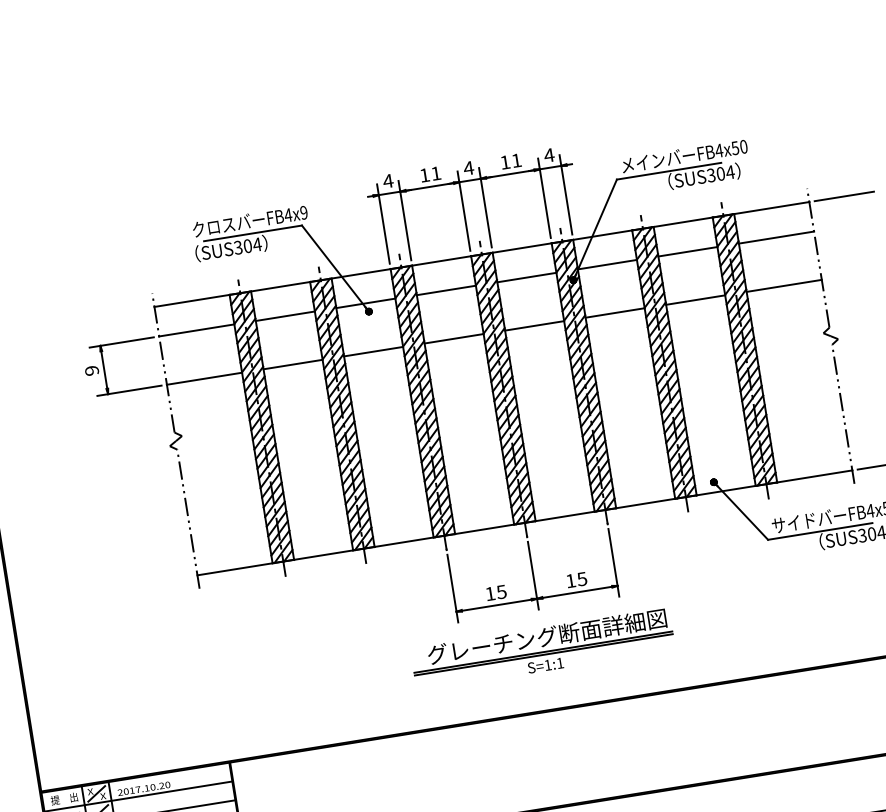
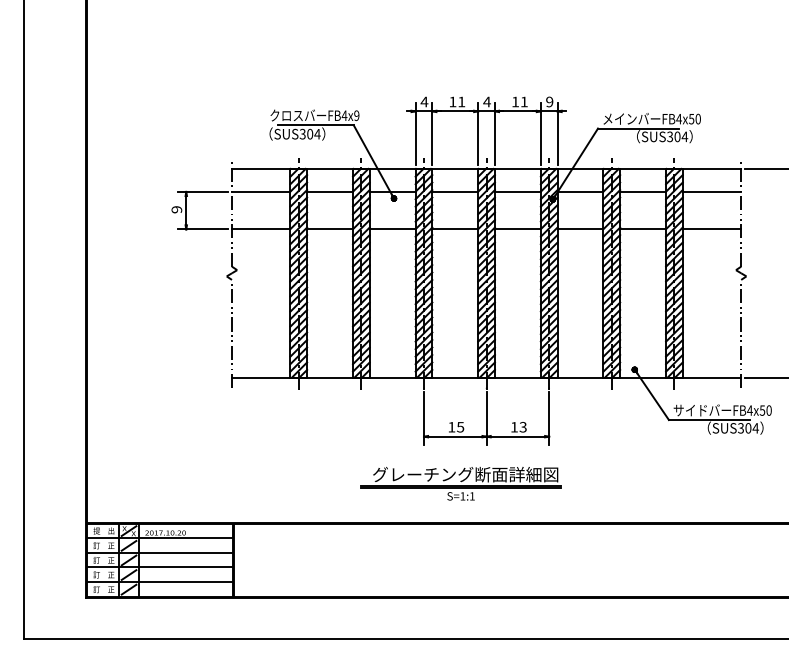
text: (548, 154) -> (549, 101), 4 -> 9
text: (582, 578) -> (523, 426), 15 -> 13
part: (542, 649) -> (460, 483), moved

